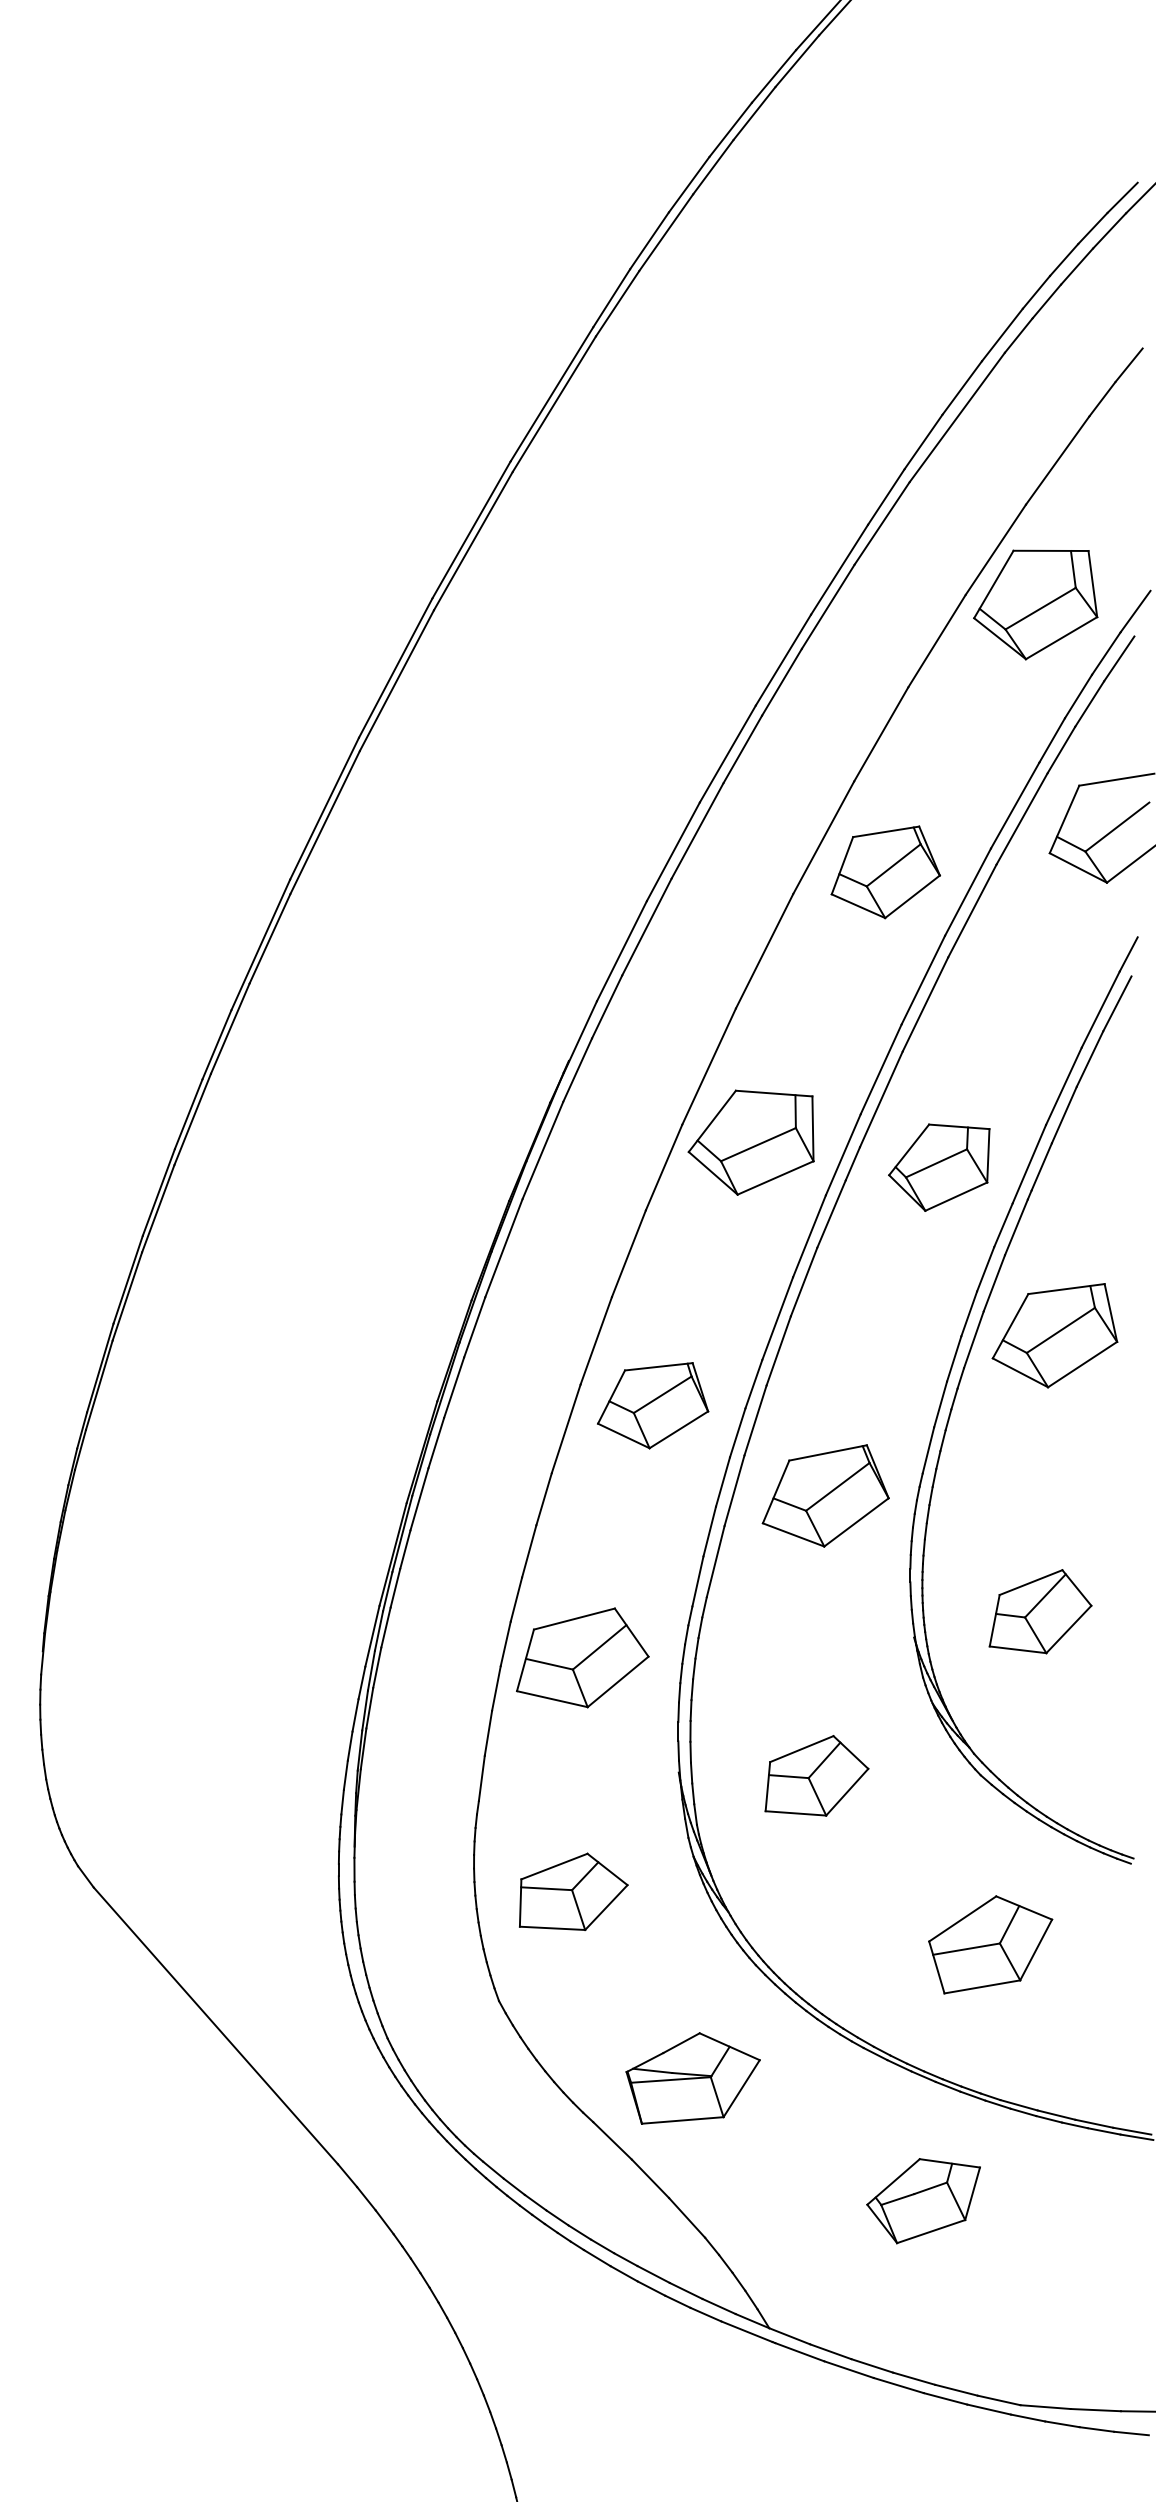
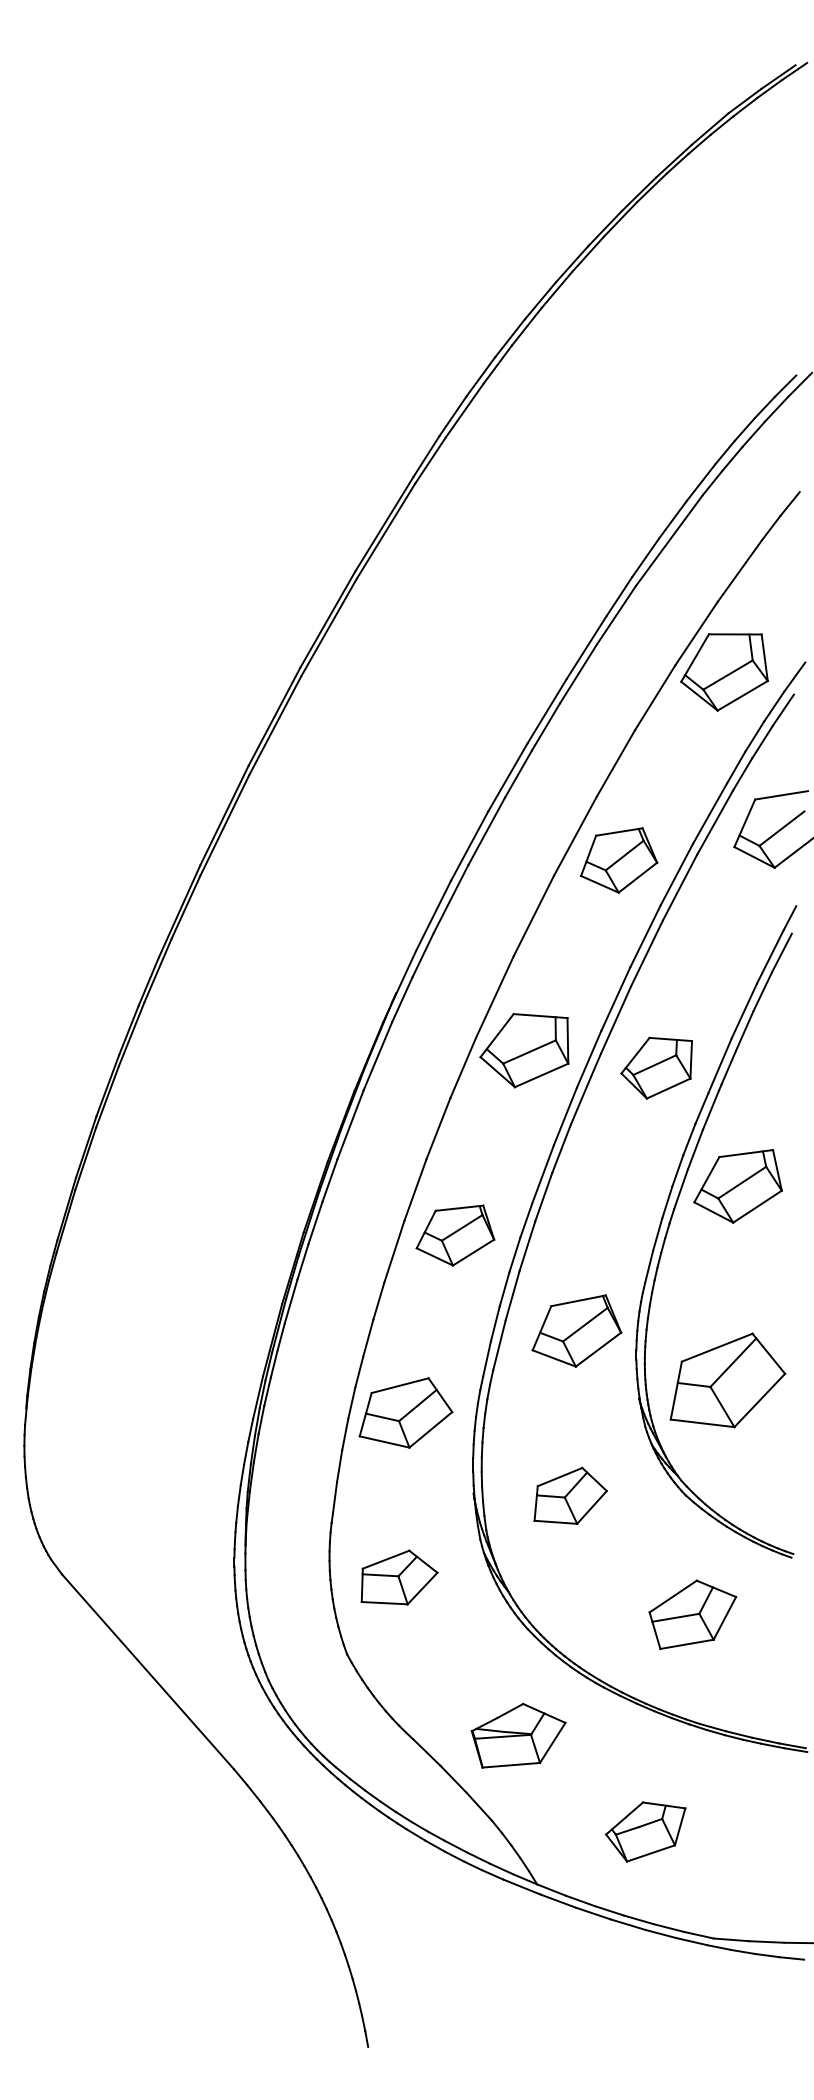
part: (825, 1495) -> (576, 1330), moved
part: (1039, 1611) -> (727, 1380), size x1.6
part: (692, 2078) -> (518, 1735), moved
part: (923, 2200) -> (645, 1831), moved

